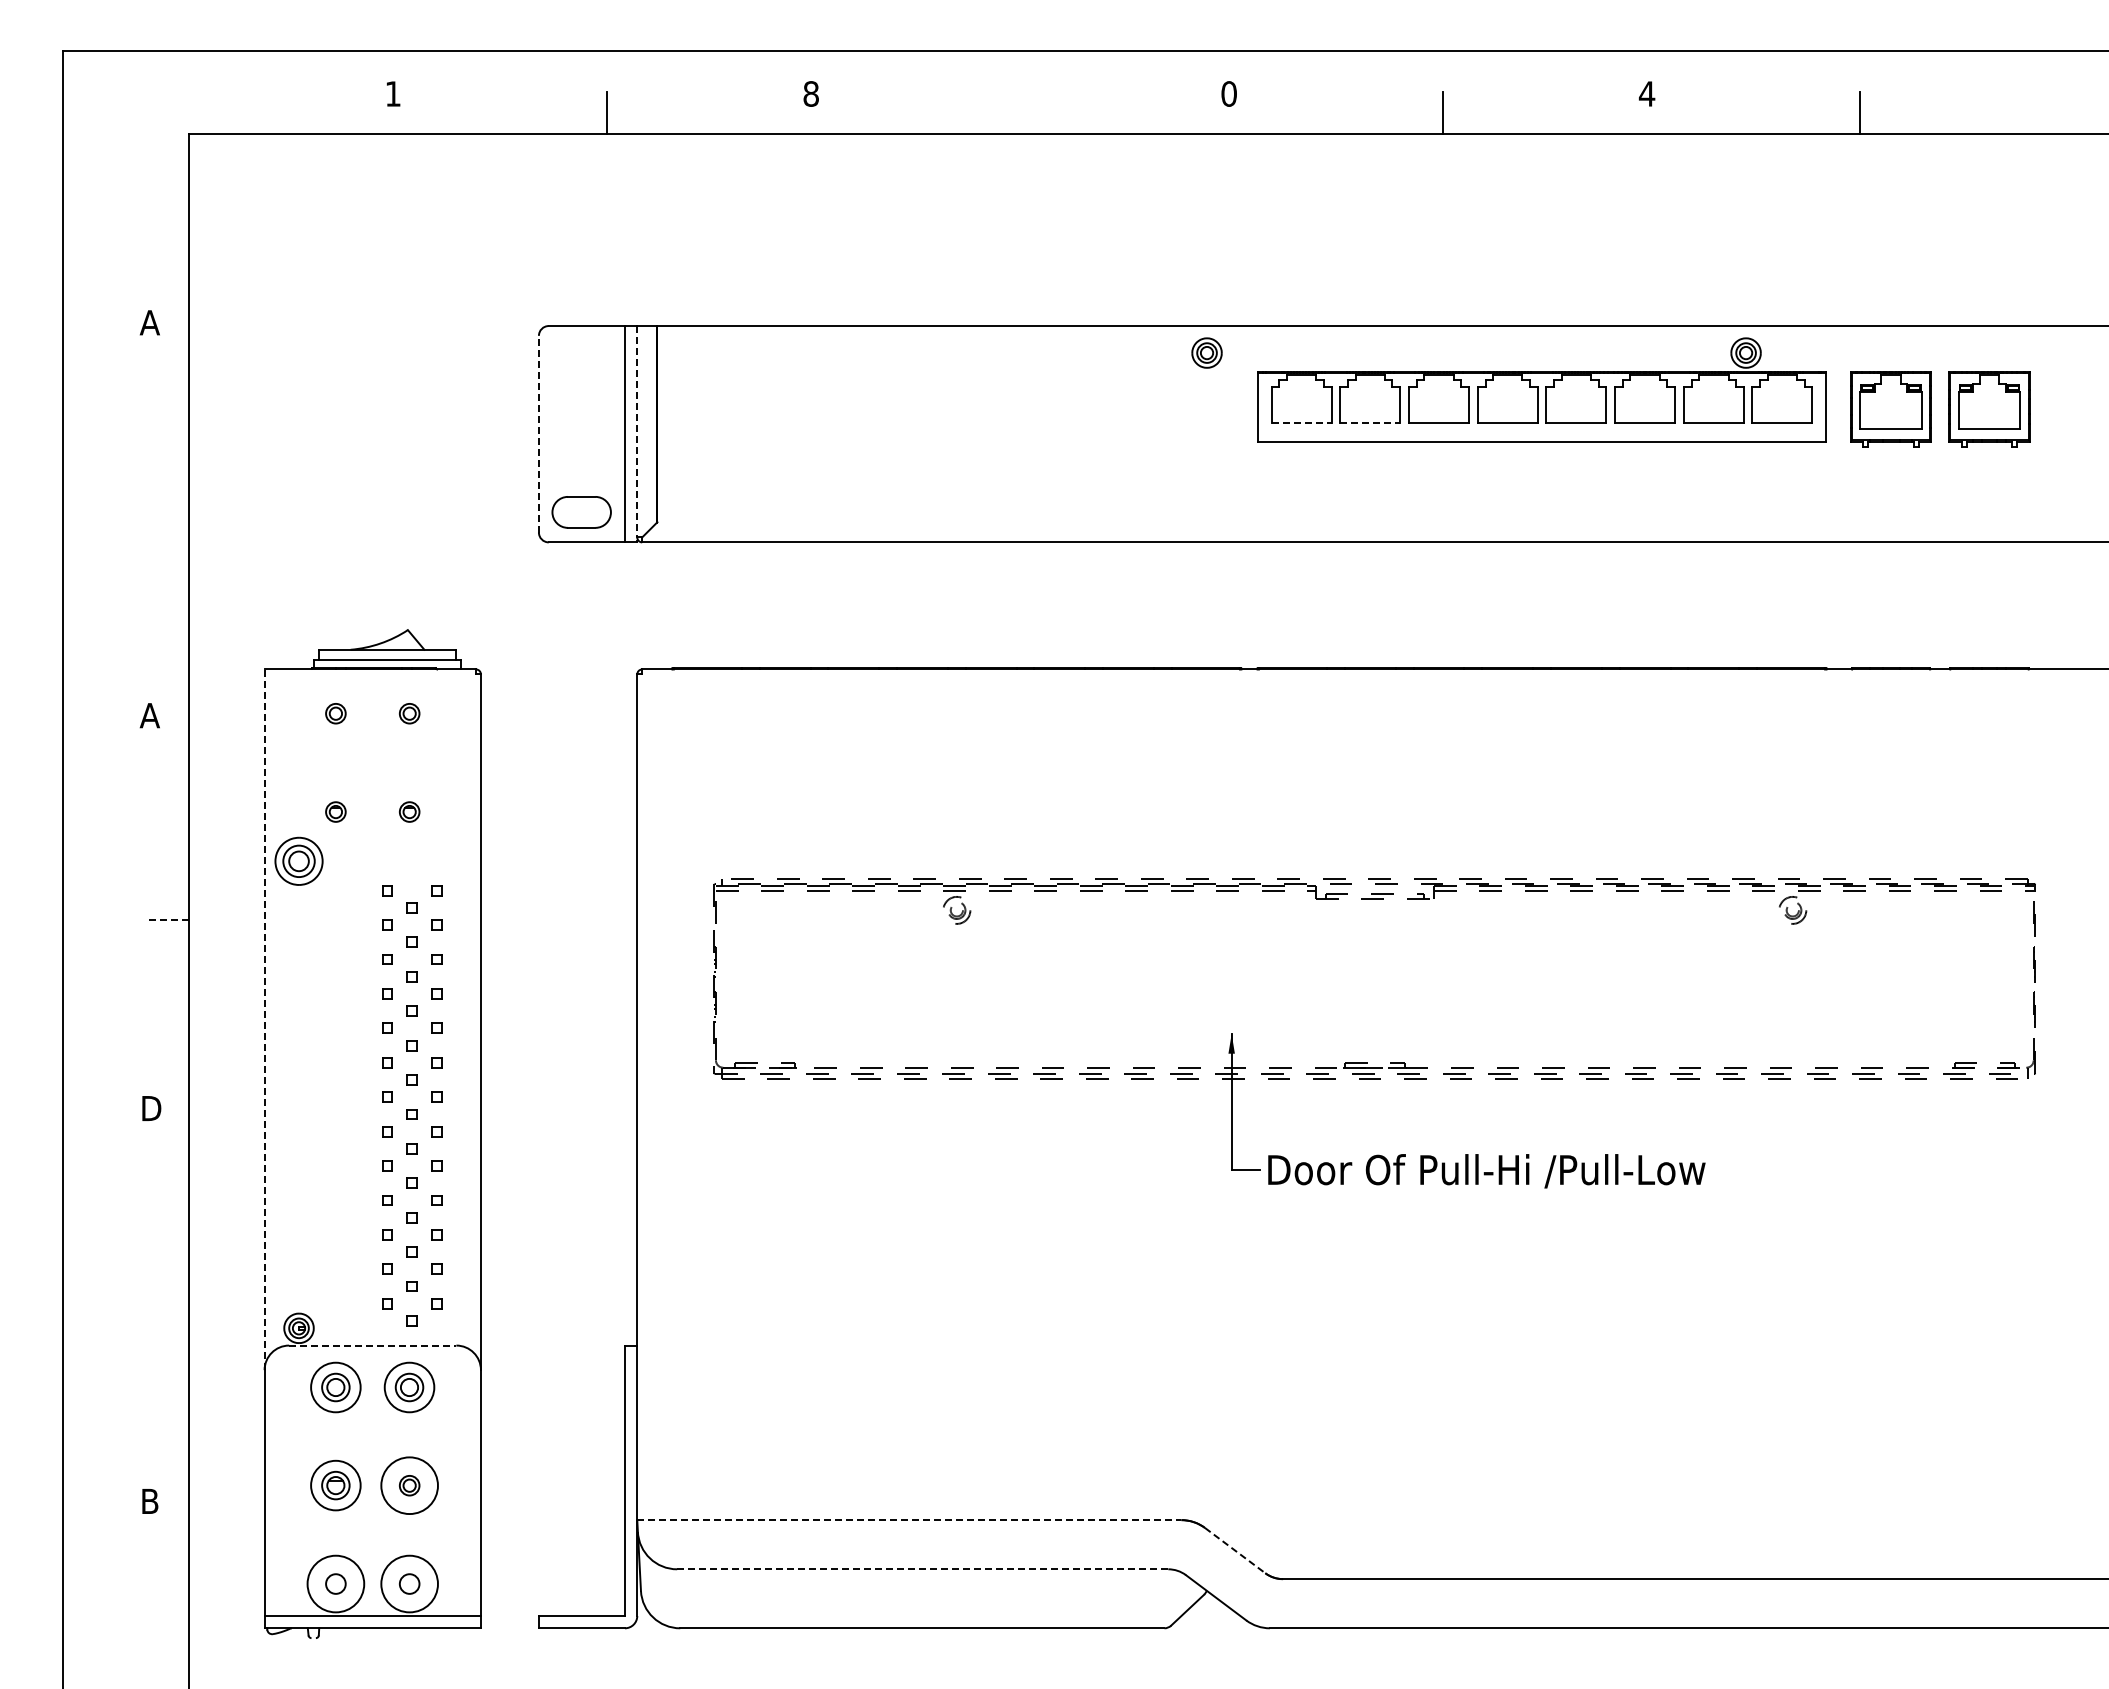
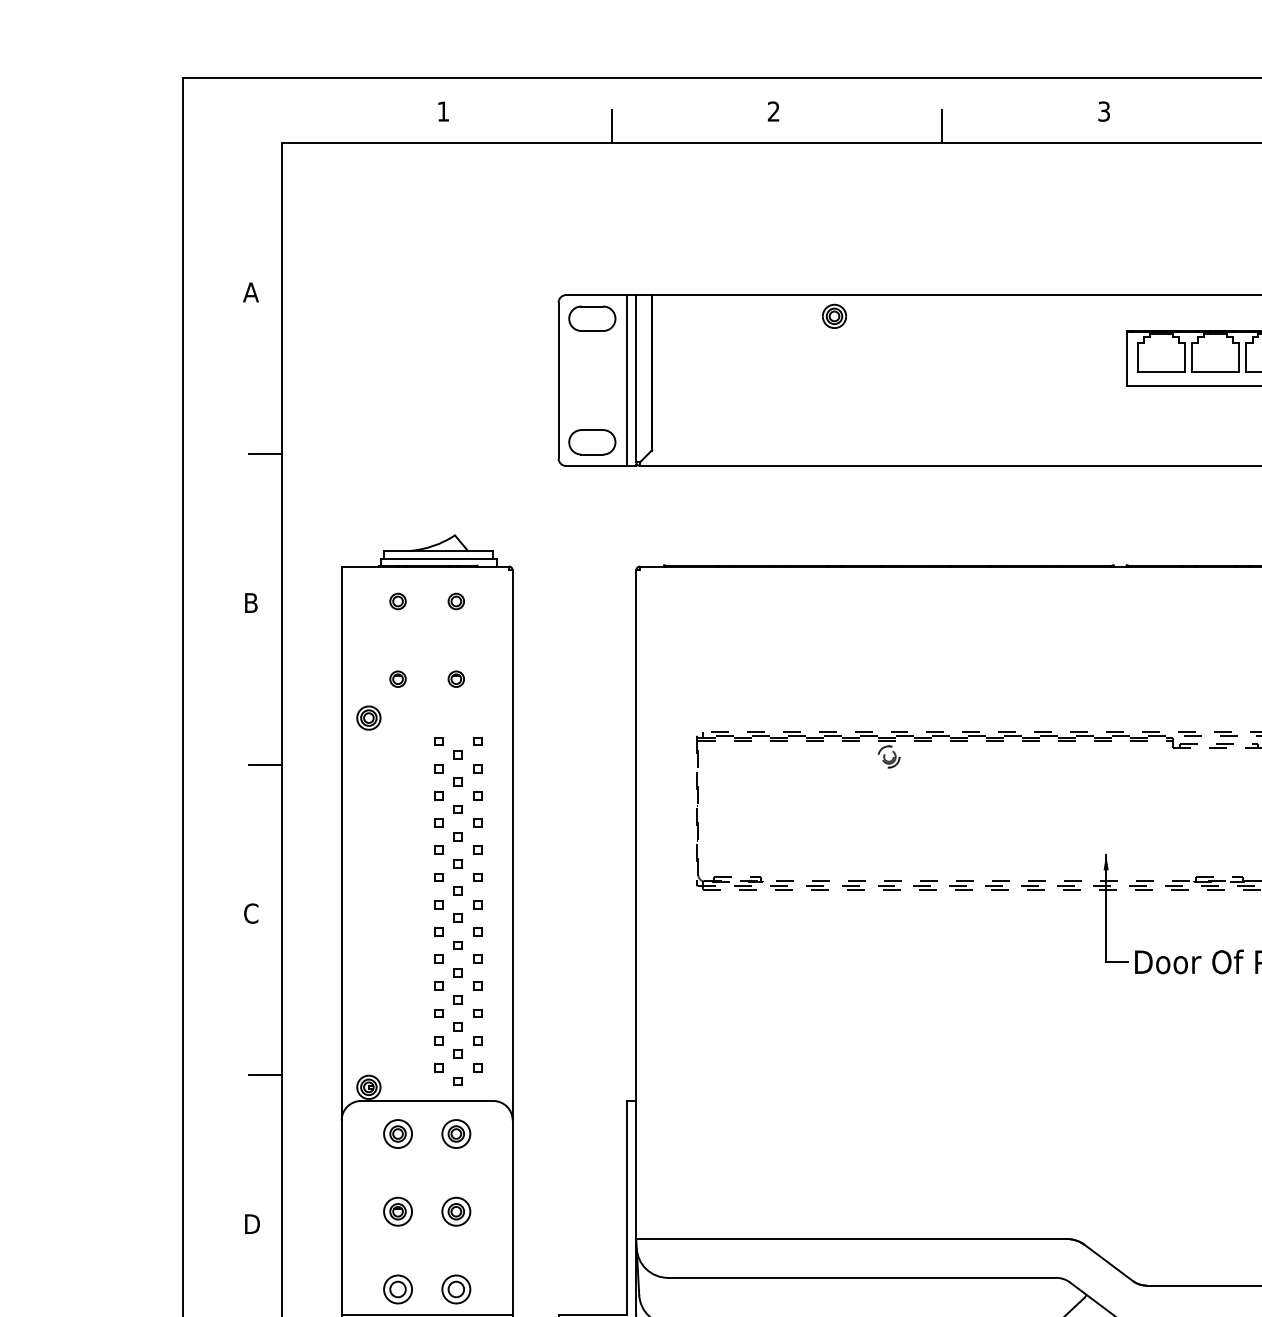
text: (810, 93) -> (773, 111), 8 -> 2
text: (1228, 93) -> (1103, 111), 0 -> 3
line: (1024, 113) -> (942, 127), added
part: (1206, 352) -> (834, 315), moved
part: (581, 355) -> (592, 318), added
line: (1301, 423) -> (1161, 372), dashed -> solid
line: (1370, 423) -> (1215, 372), dashed -> solid
line: (637, 431) -> (636, 378), dashed -> solid
line: (538, 433) -> (558, 379), dashed -> solid
line: (167, 527) -> (264, 454), added
text: (149, 715) -> (250, 602), A -> B
part: (298, 860) -> (368, 717), size x0.62
line: (167, 919) -> (264, 764), dashed -> solid
line: (264, 1019) -> (341, 843), dashed -> solid
text: (151, 1108) -> (252, 913), D -> C
line: (167, 1312) -> (264, 1074), added
line: (372, 1345) -> (426, 1100), dashed -> solid
part: (335, 1386) -> (397, 1133), size x0.71
part: (409, 1386) -> (456, 1133), size x0.71
part: (335, 1485) -> (397, 1211), size x0.71
circle: (409, 1485) -> (456, 1211), size x0.62
text: (153, 1501) -> (253, 1224), B -> D
line: (909, 1520) -> (851, 1239), dashed -> solid
line: (1235, 1550) -> (1109, 1262), dashed -> solid
line: (922, 1569) -> (861, 1277), dashed -> solid
circle: (335, 1583) -> (397, 1289), size x0.62
circle: (409, 1583) -> (456, 1289), size x0.62

